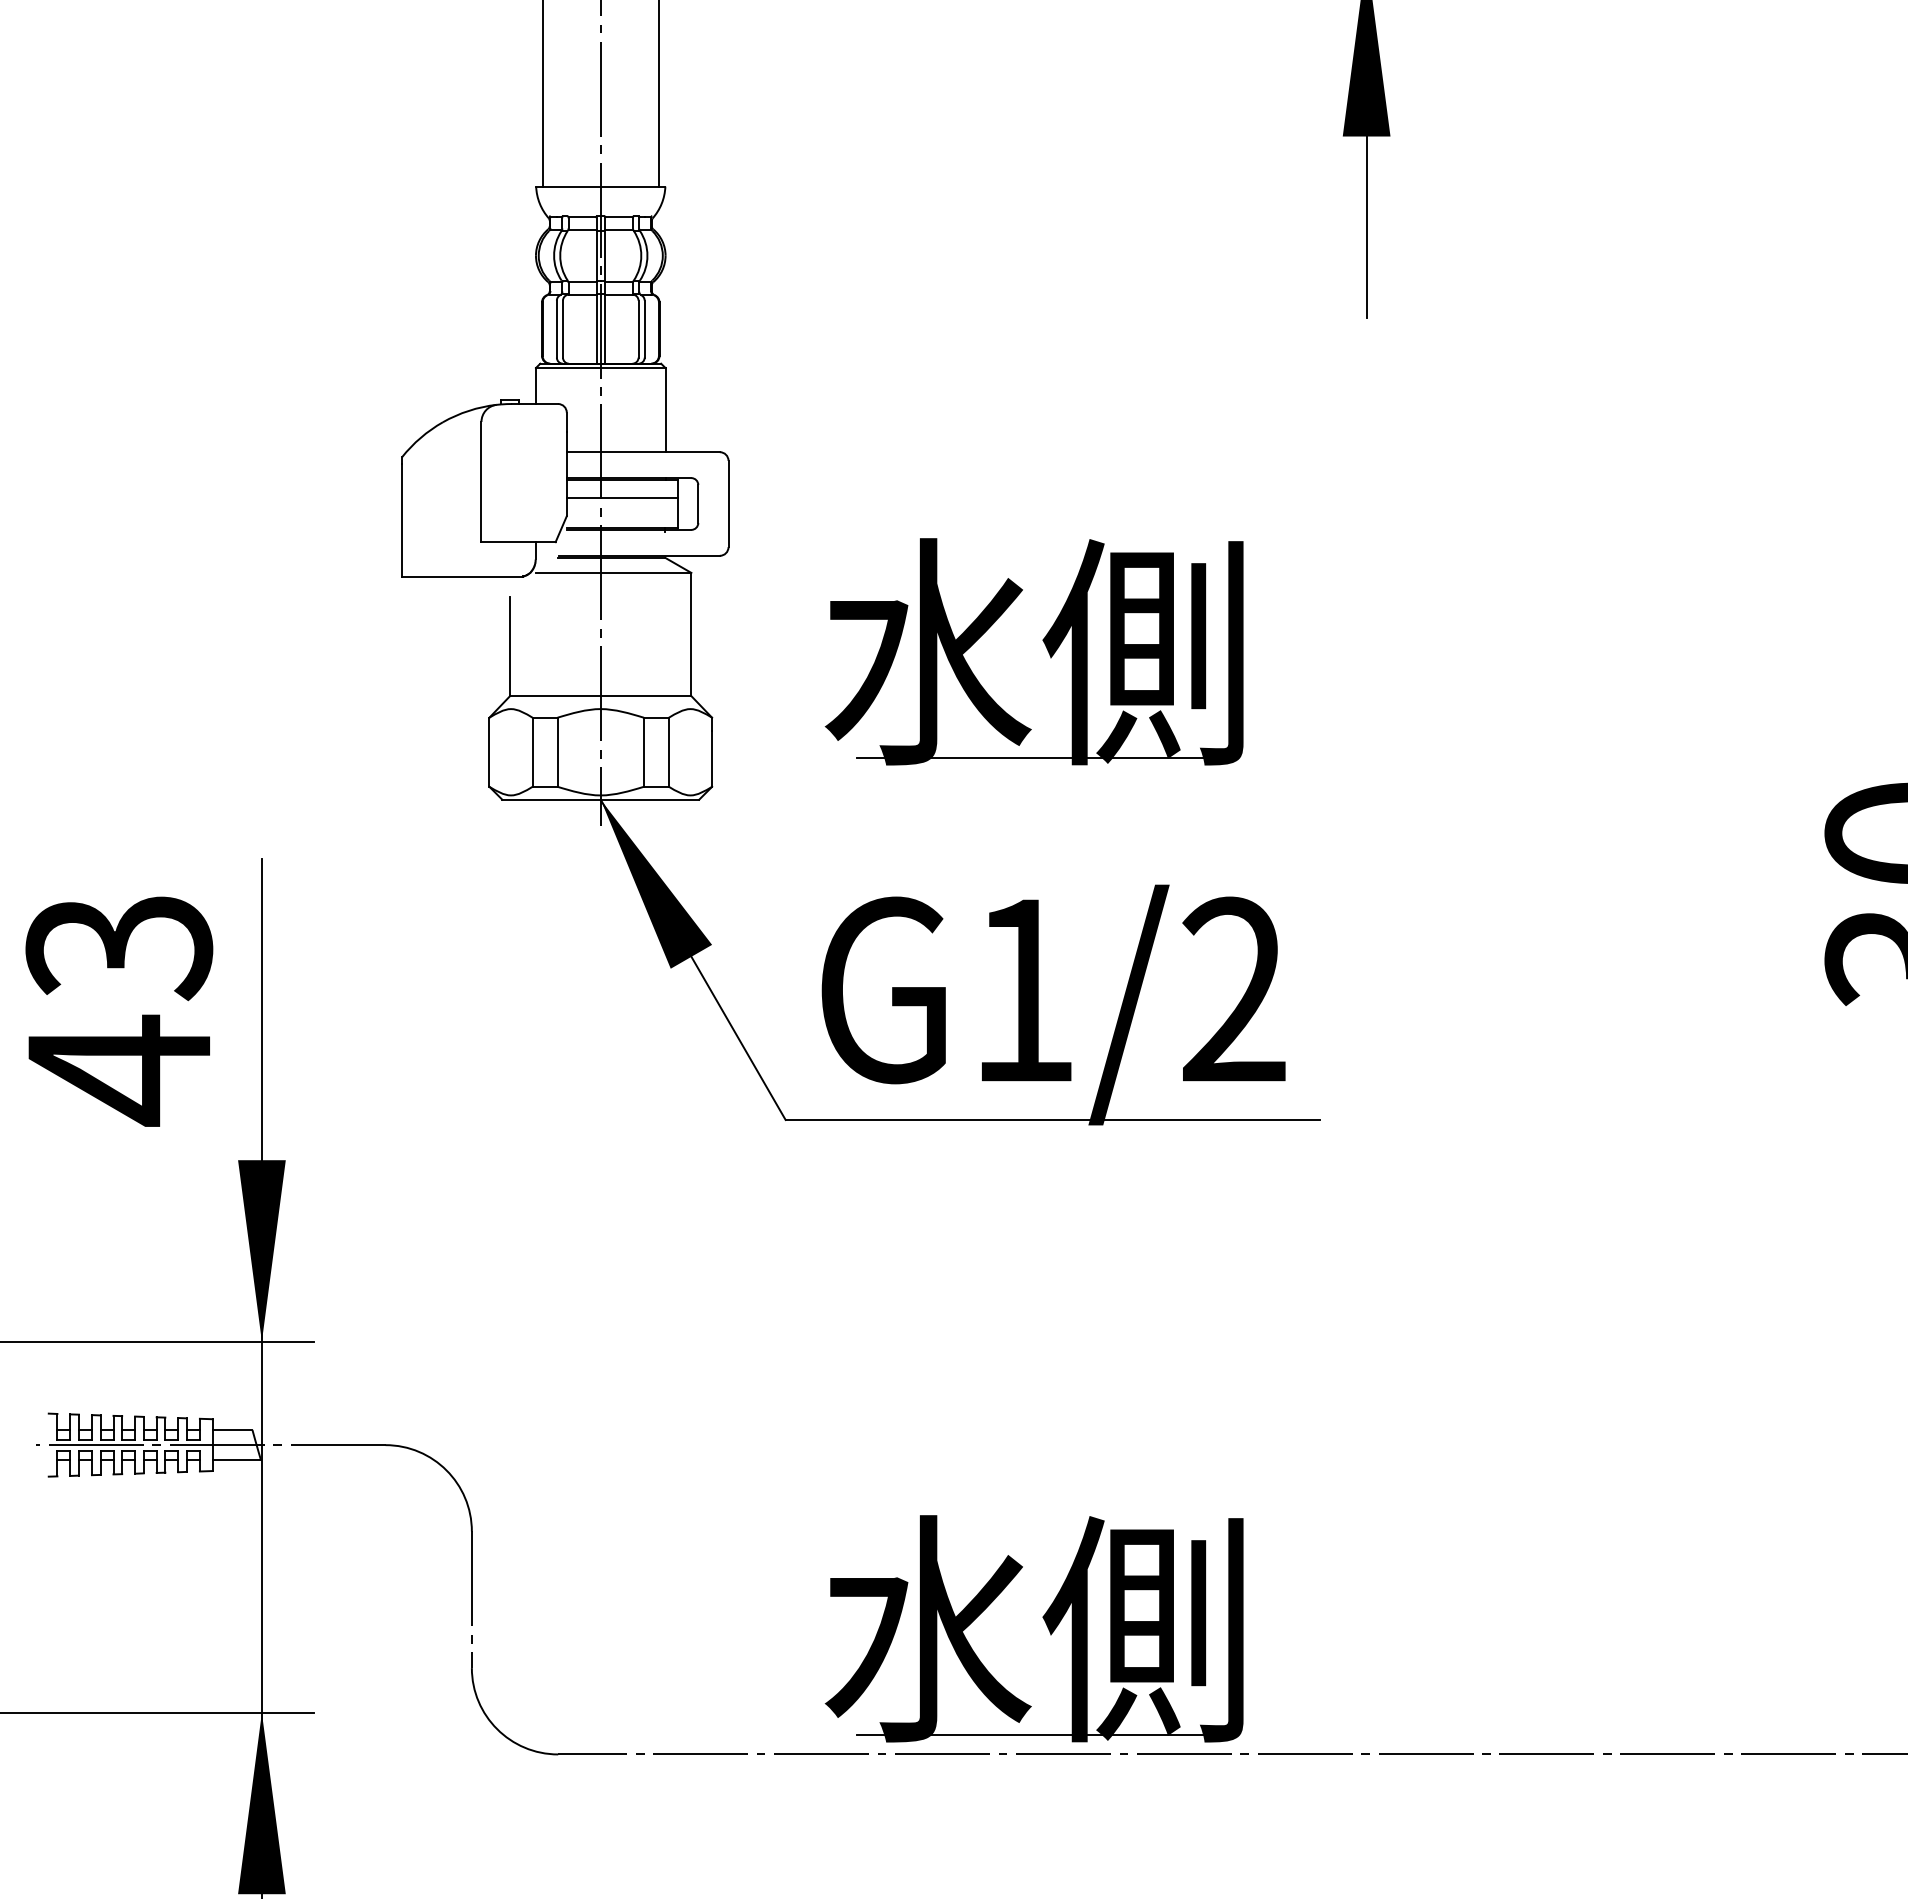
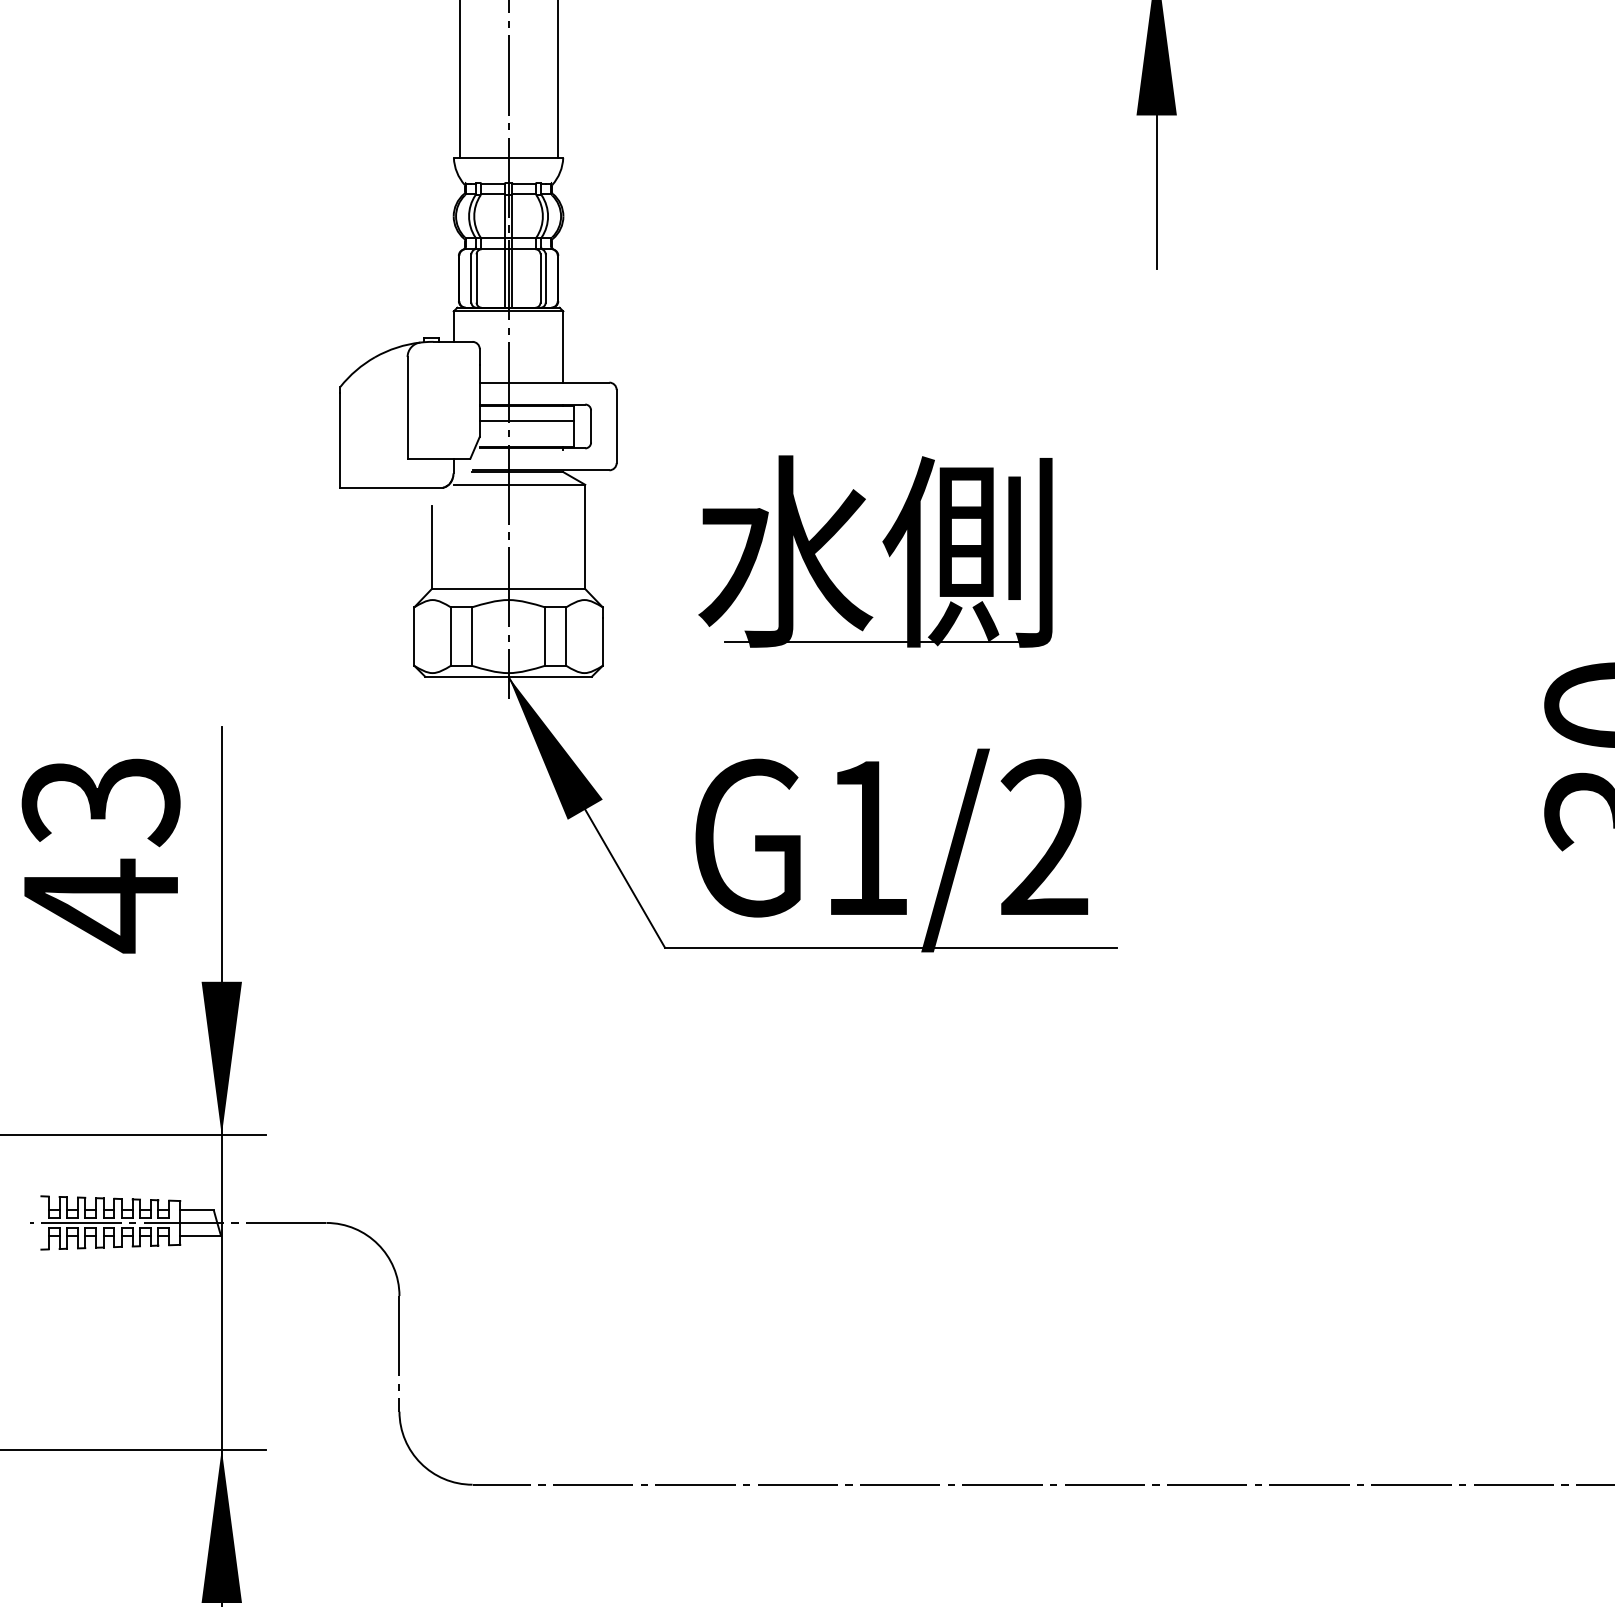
part: (1045, 1623) -> (884, 1373), removed

